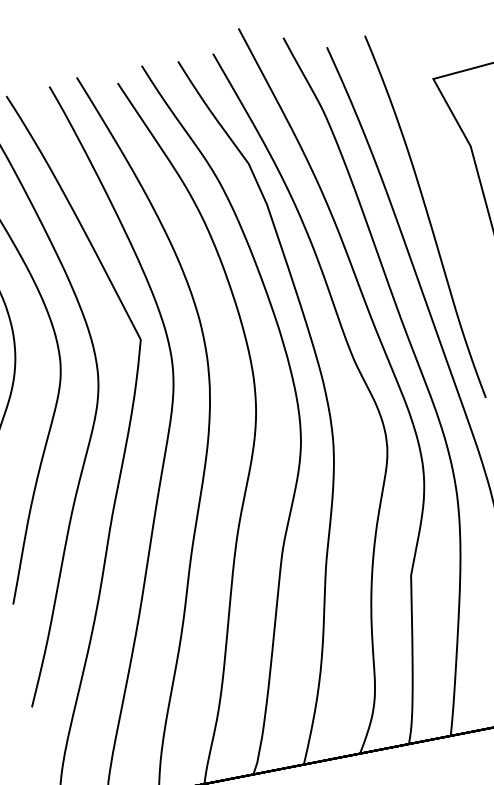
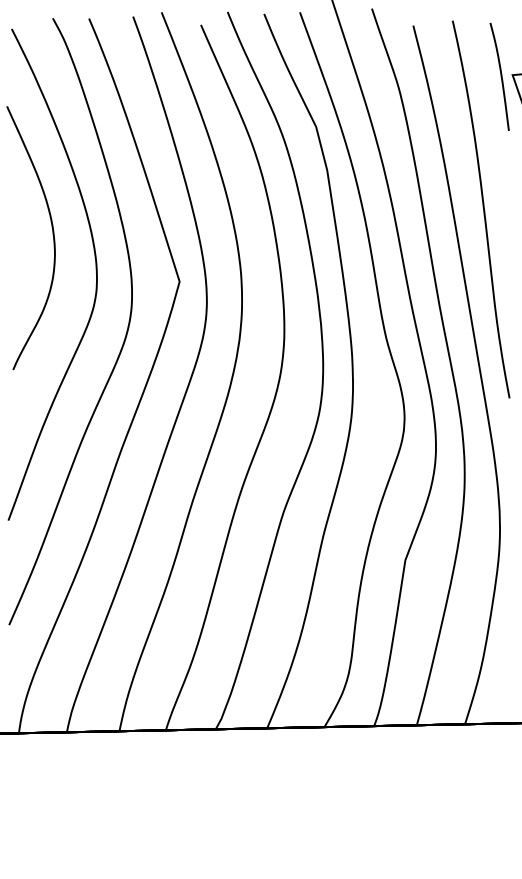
part: (420, 82) -> (499, 76), added

